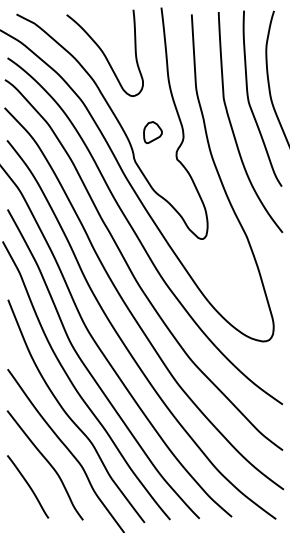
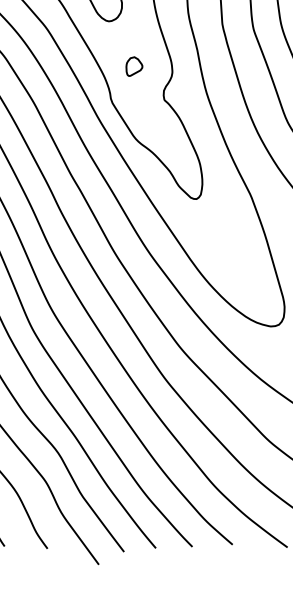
part: (152, 132) -> (133, 66), size x0.71

